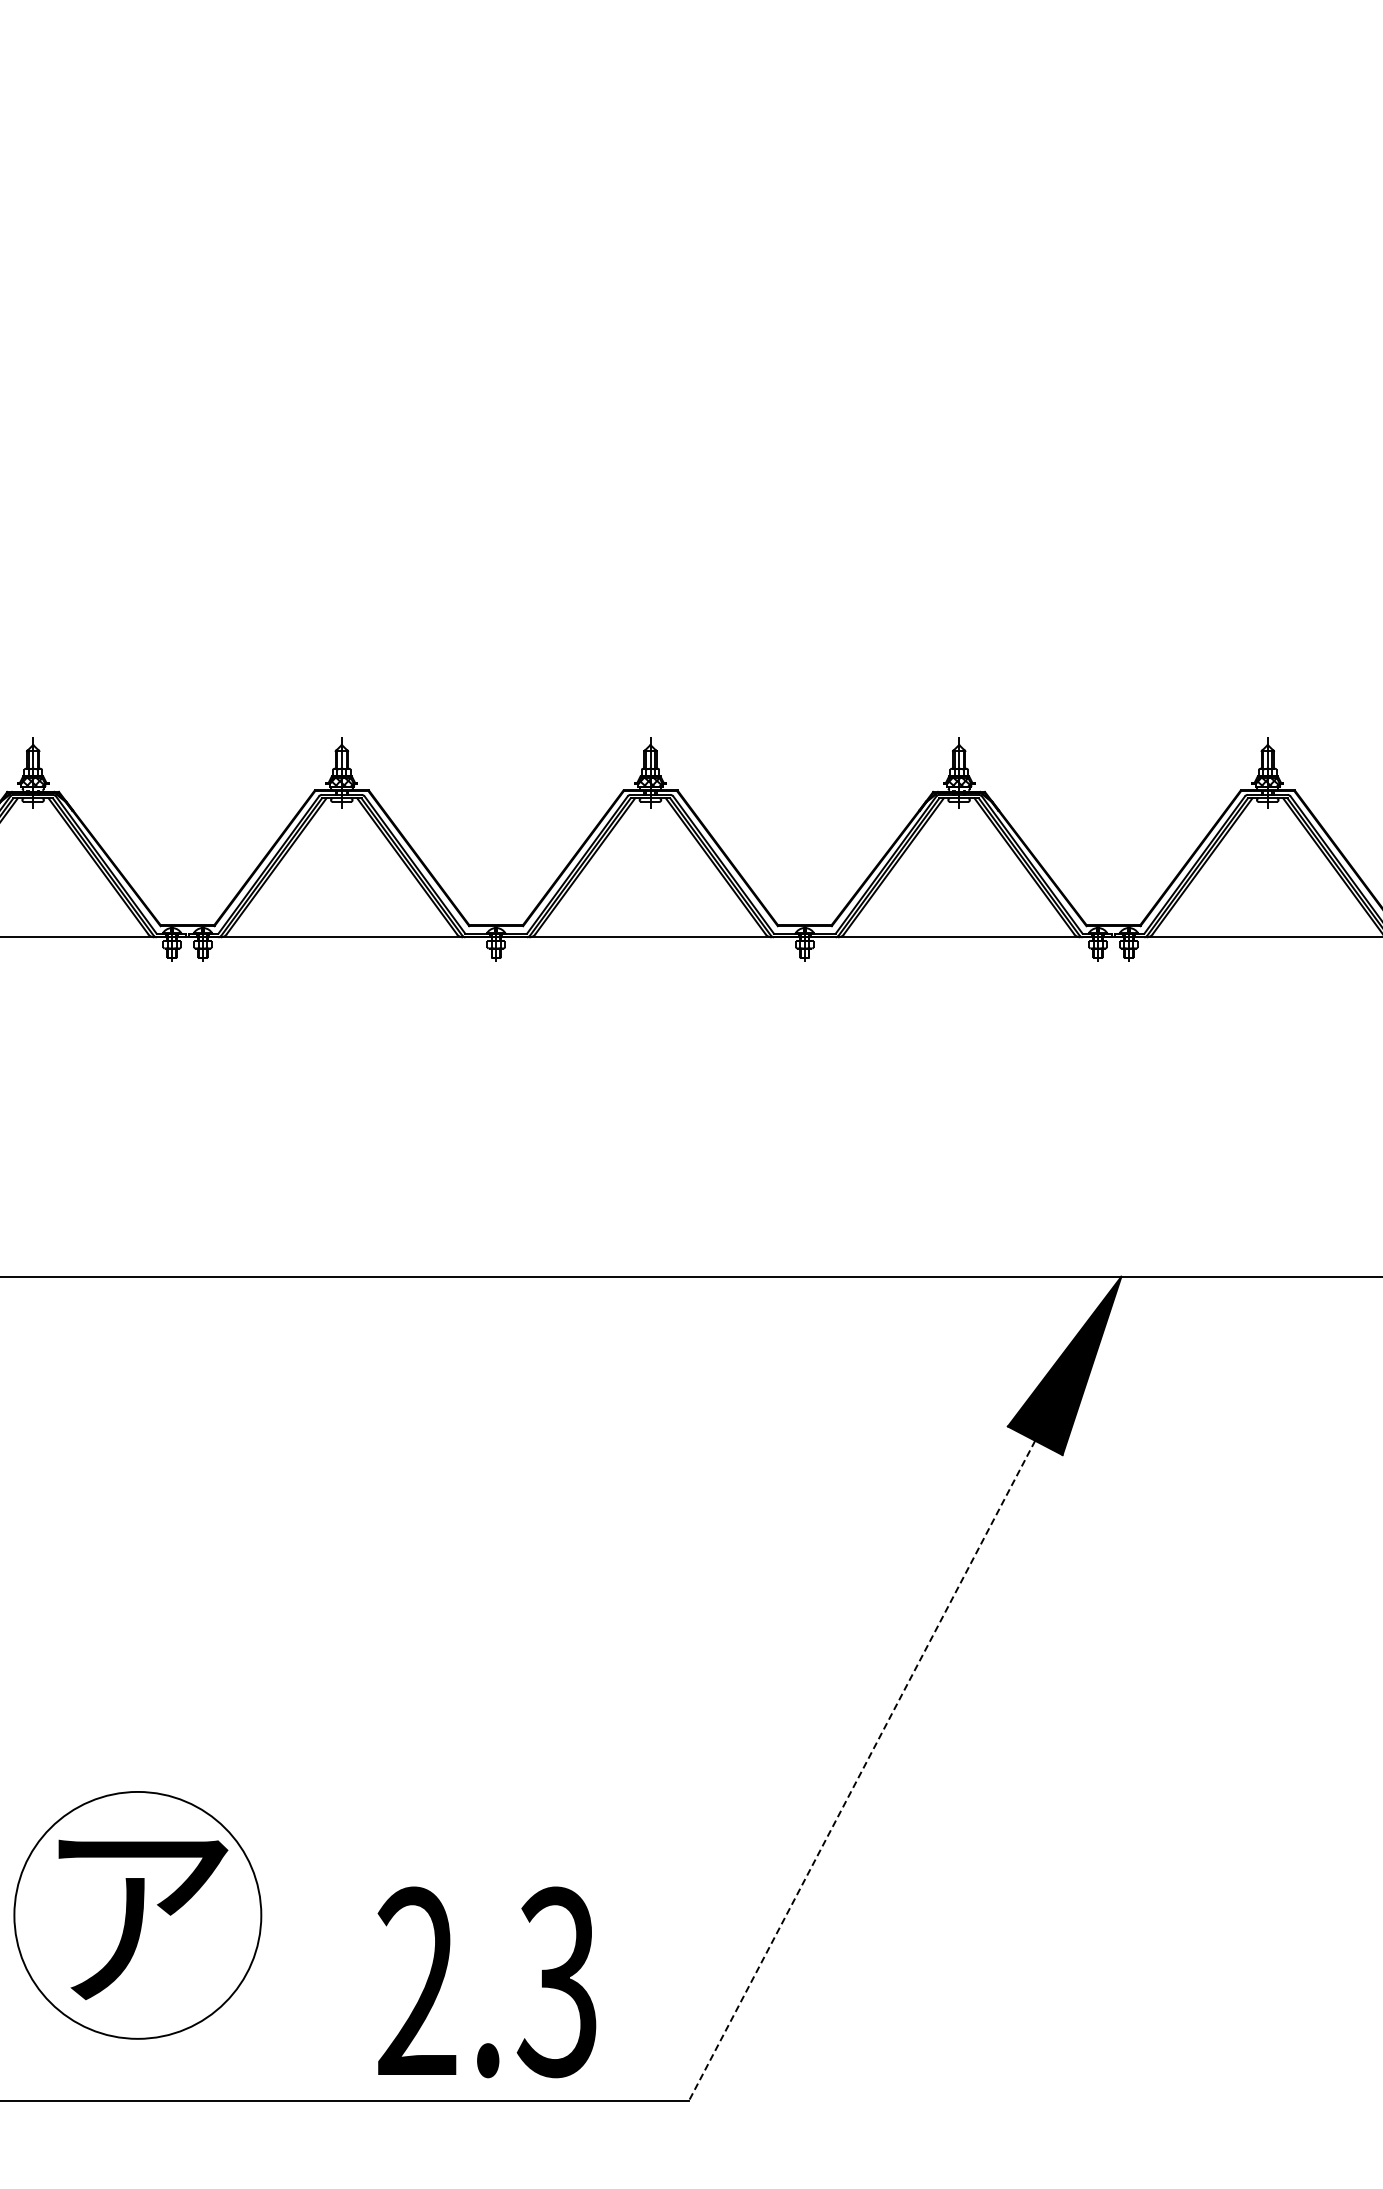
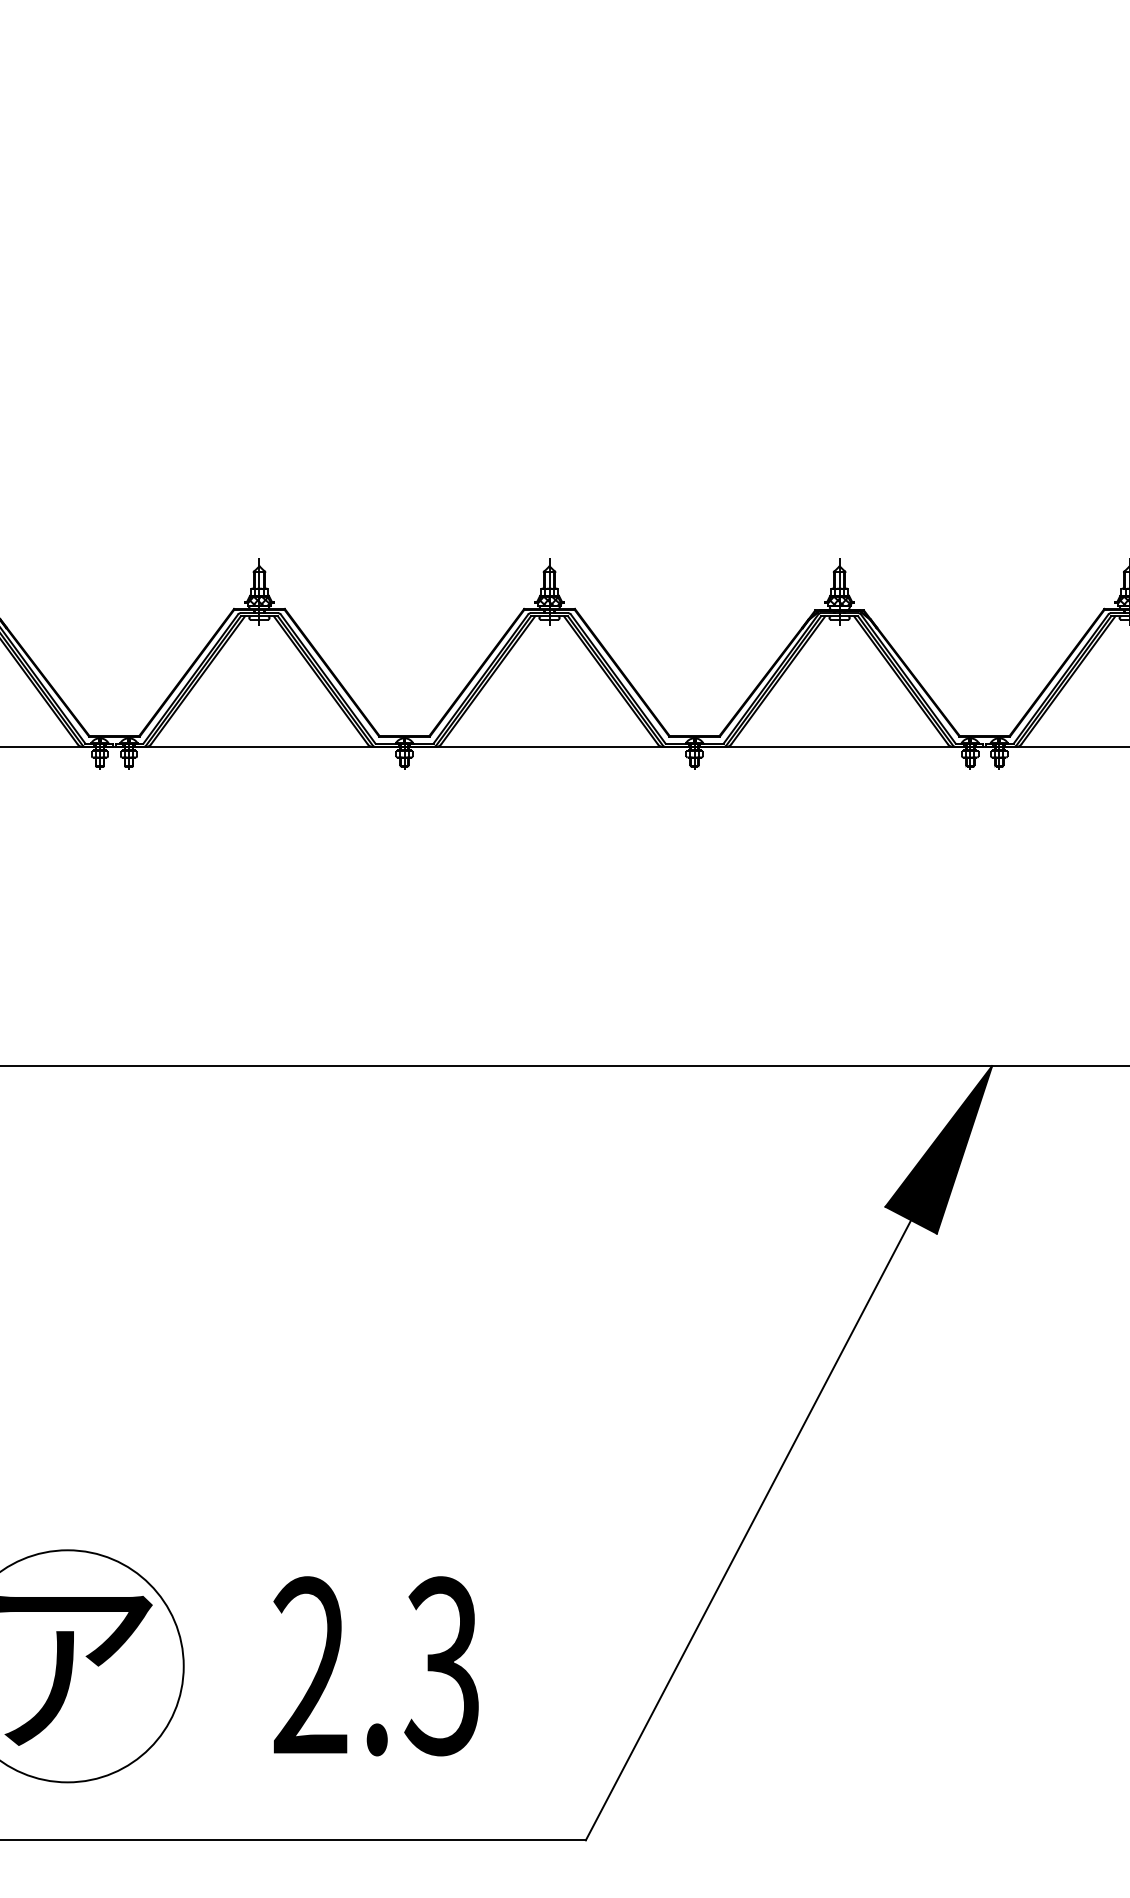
line: (862, 1770) -> (748, 1530), dashed -> solid
text: (486, 1982) -> (375, 1666), moved

